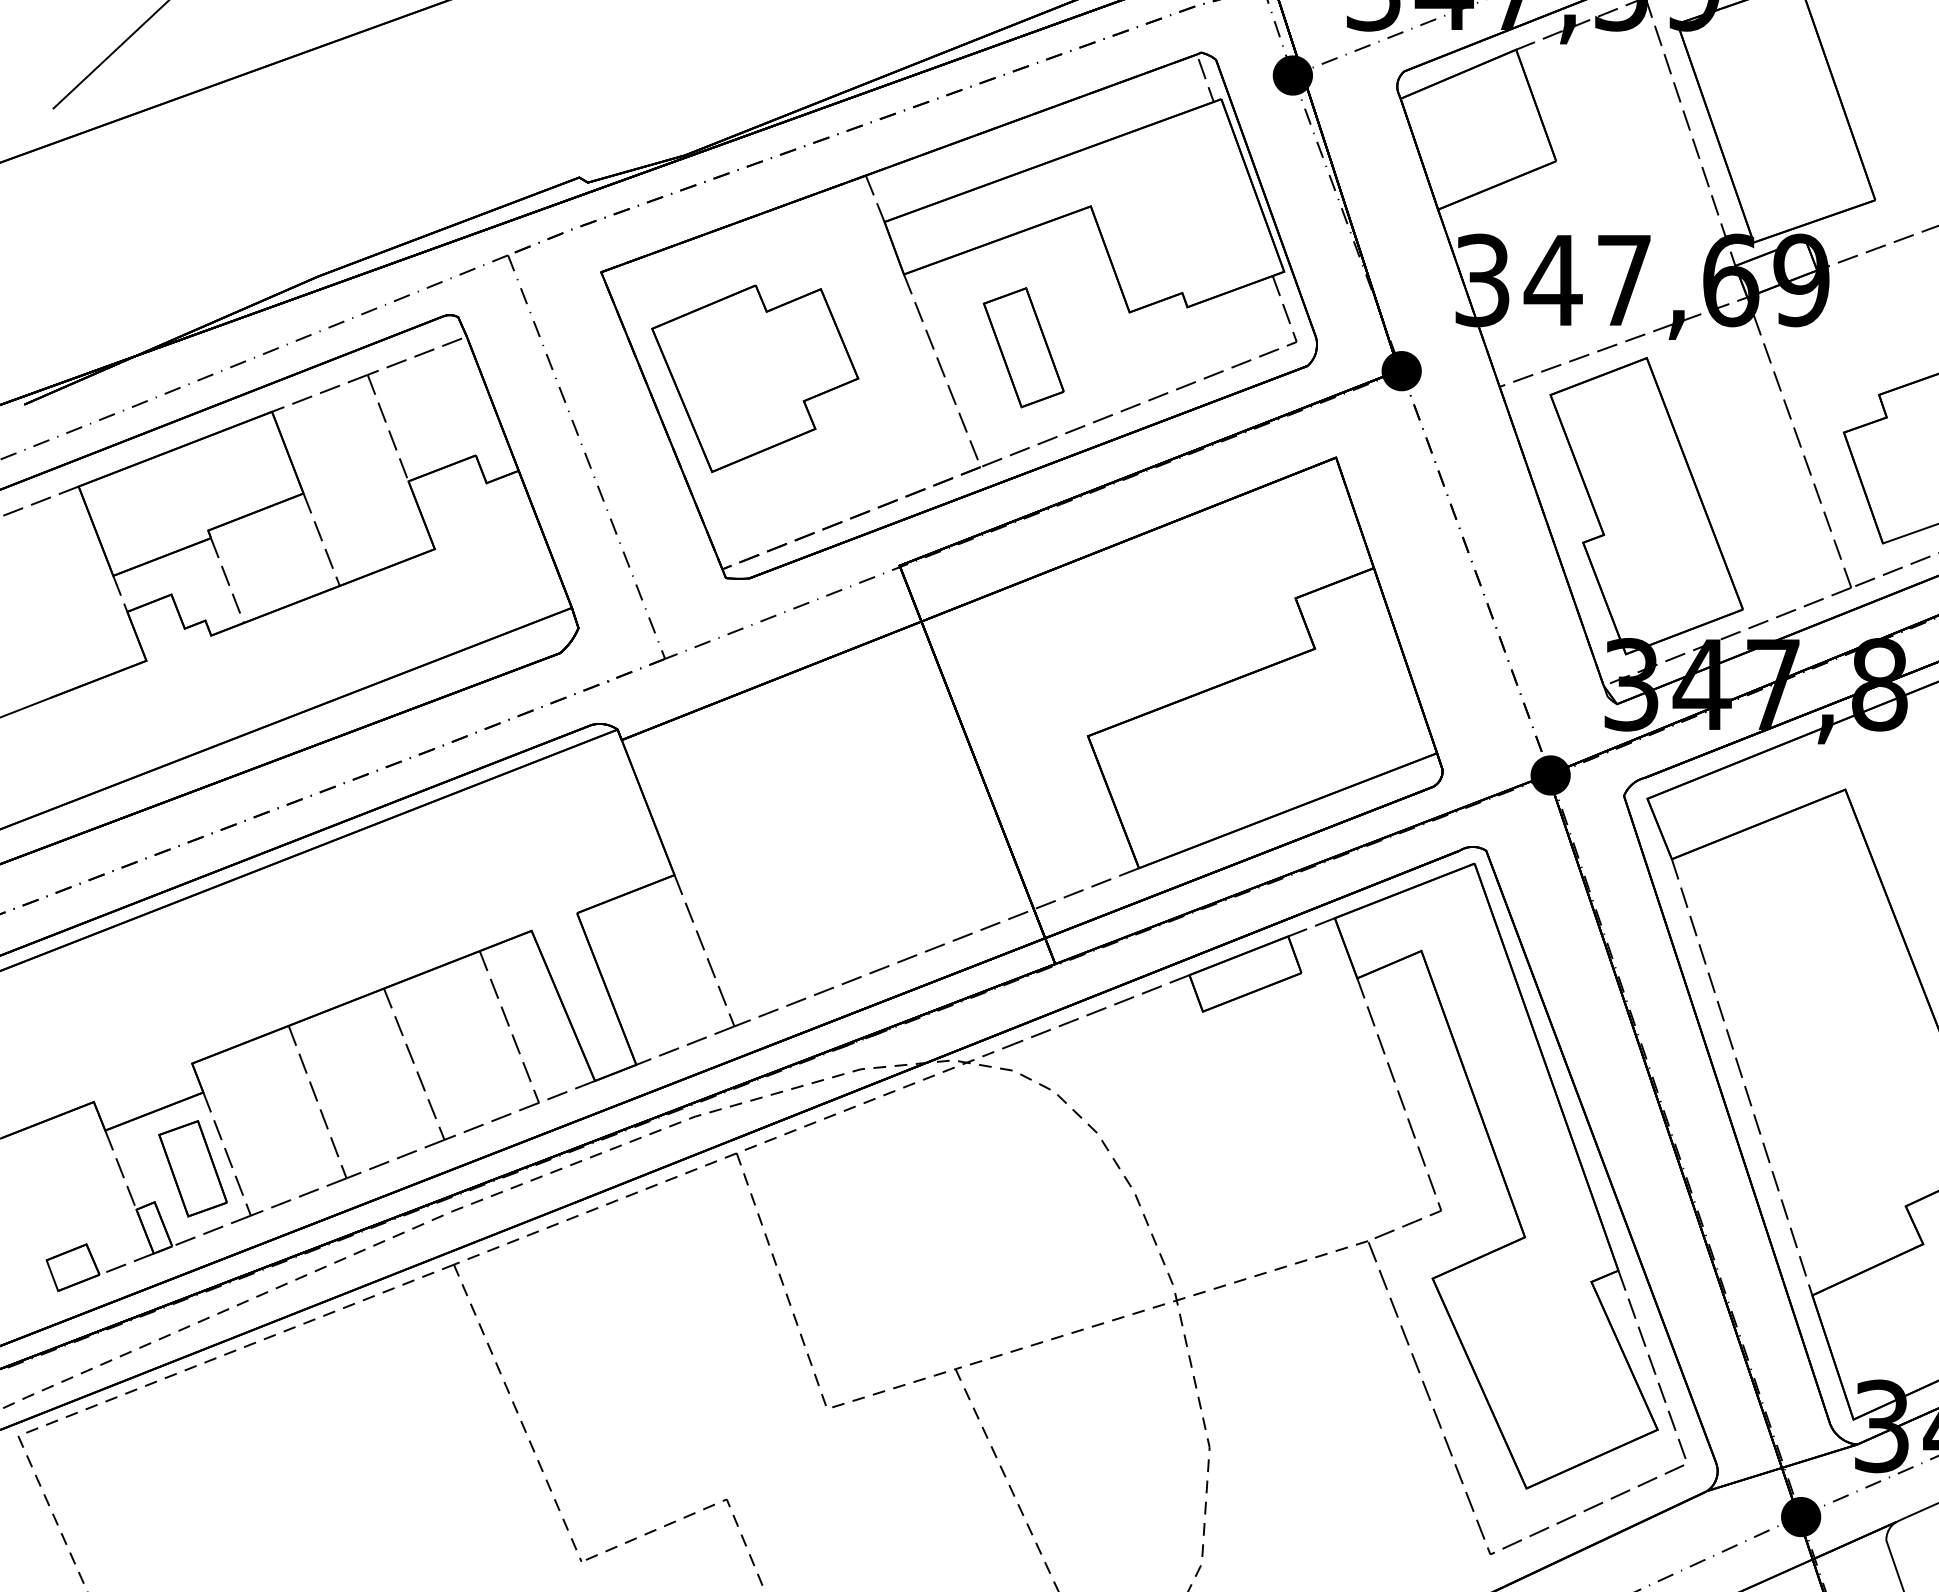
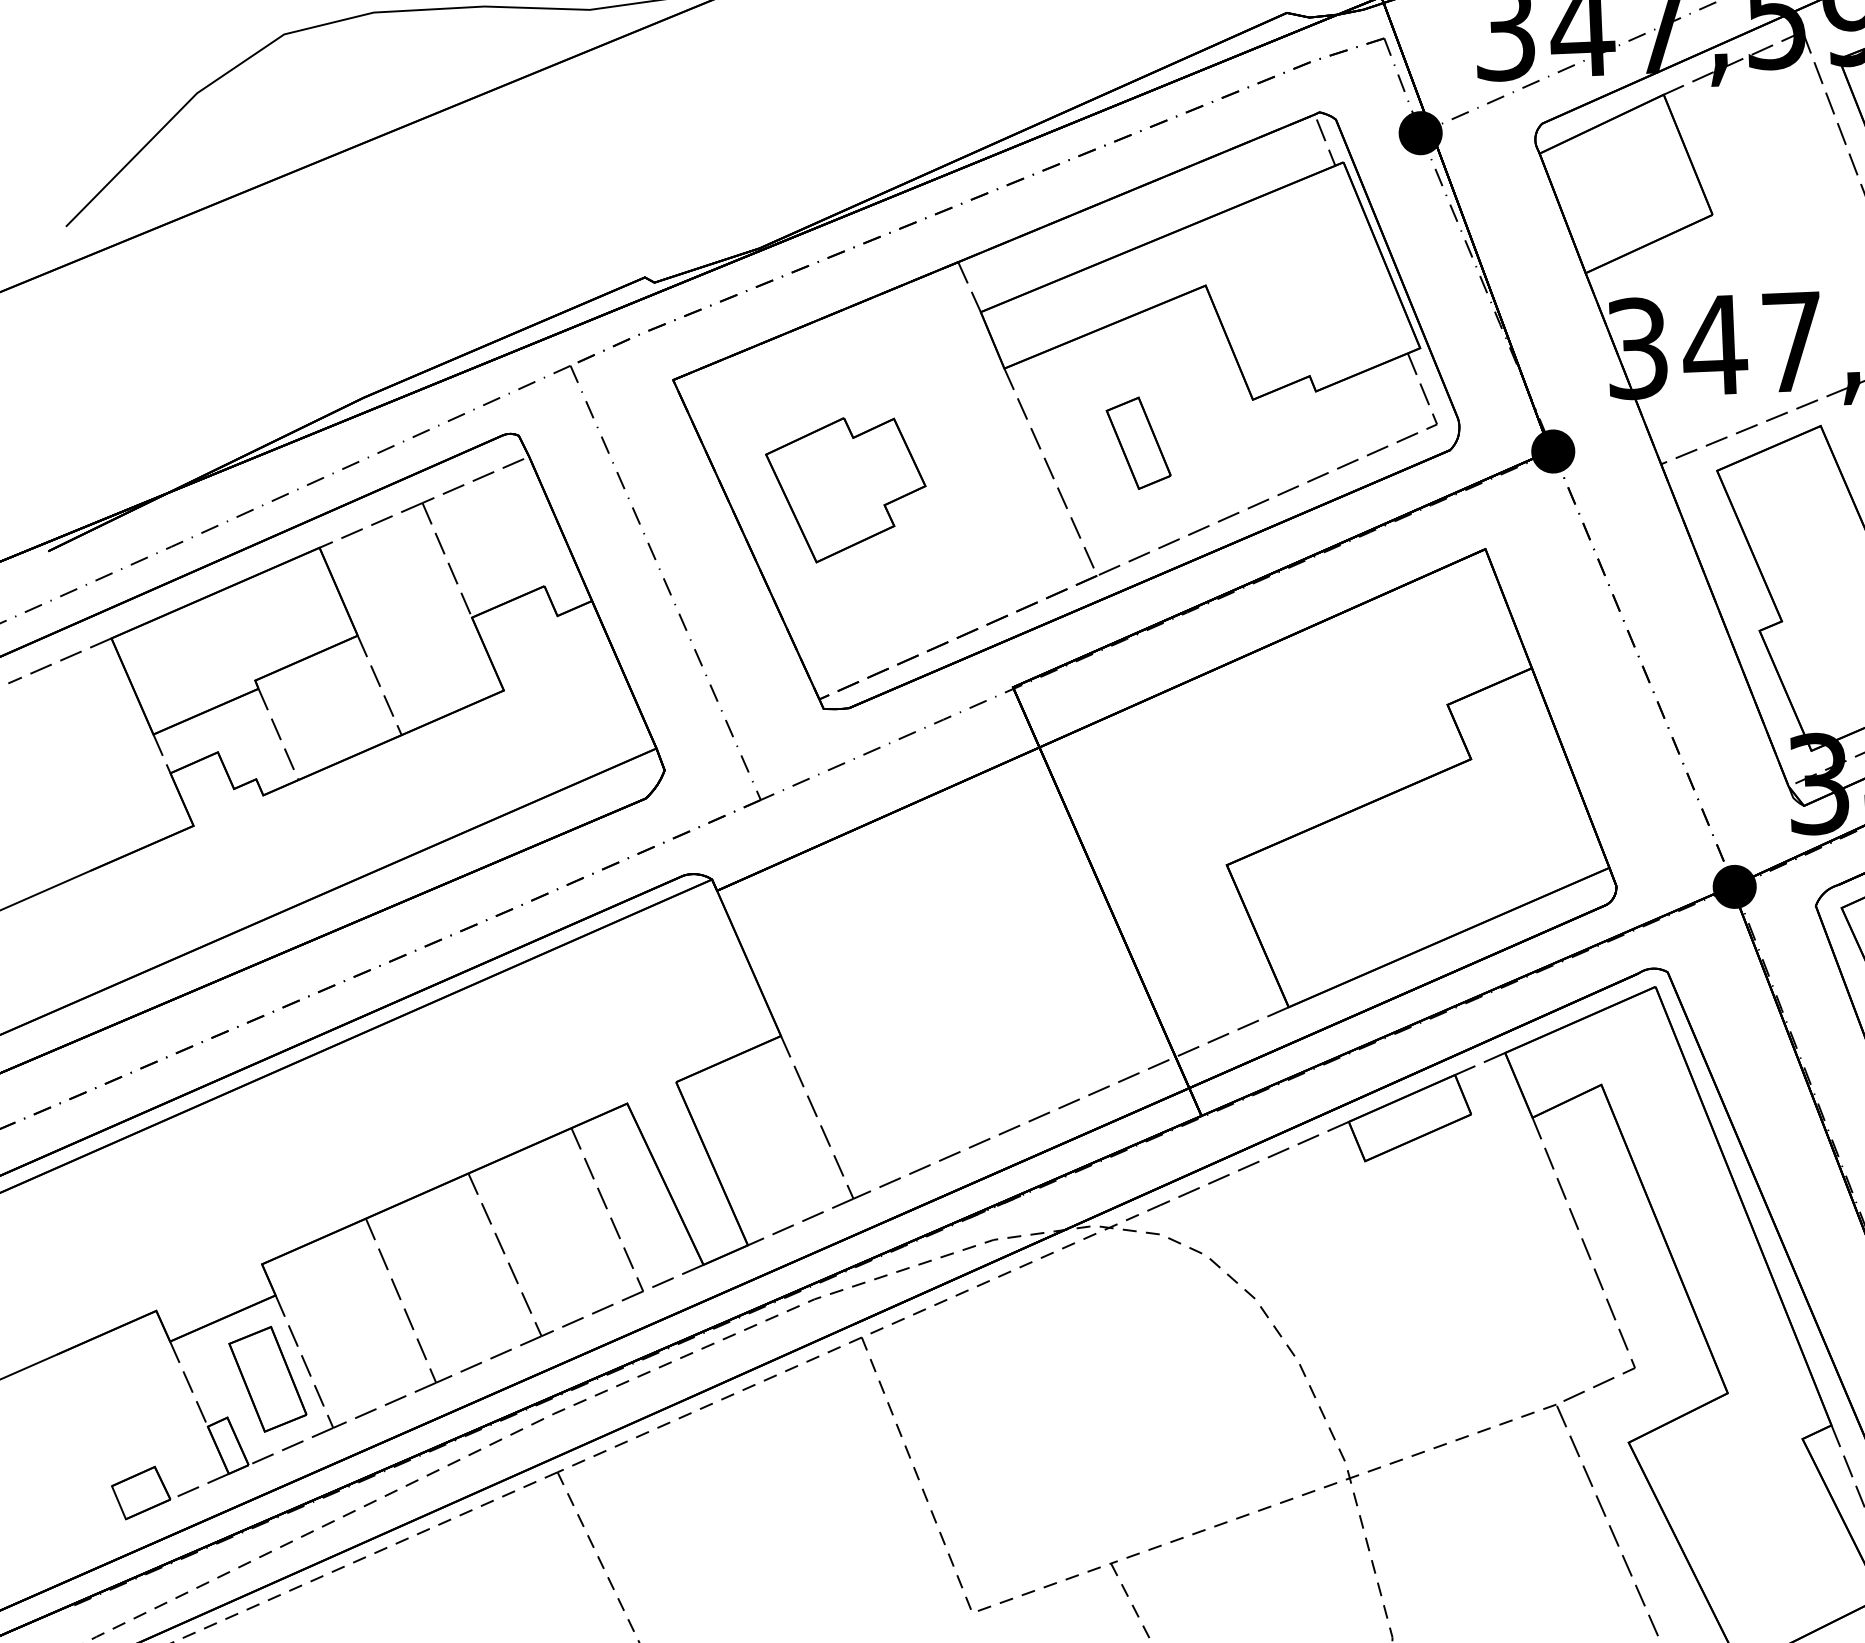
part: (1023, 347) -> (1138, 443), size x0.7
part: (755, 378) -> (846, 489), size x0.7

